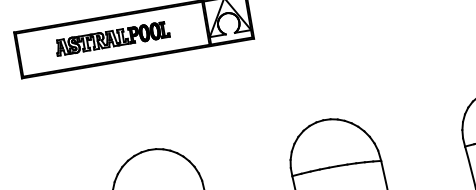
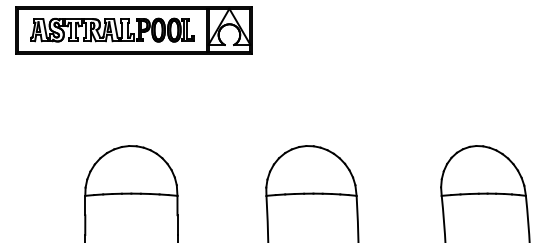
part: (112, 38) -> (112, 29), size x1.43

